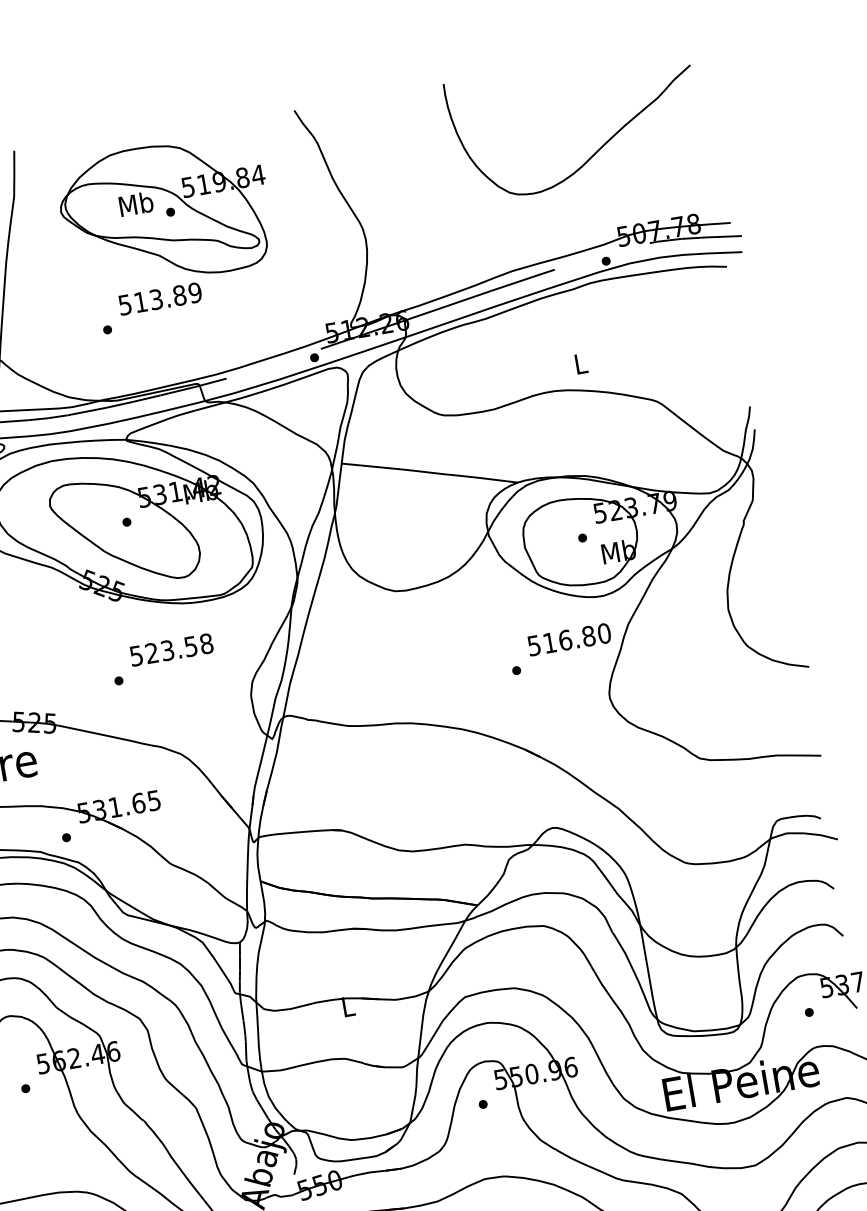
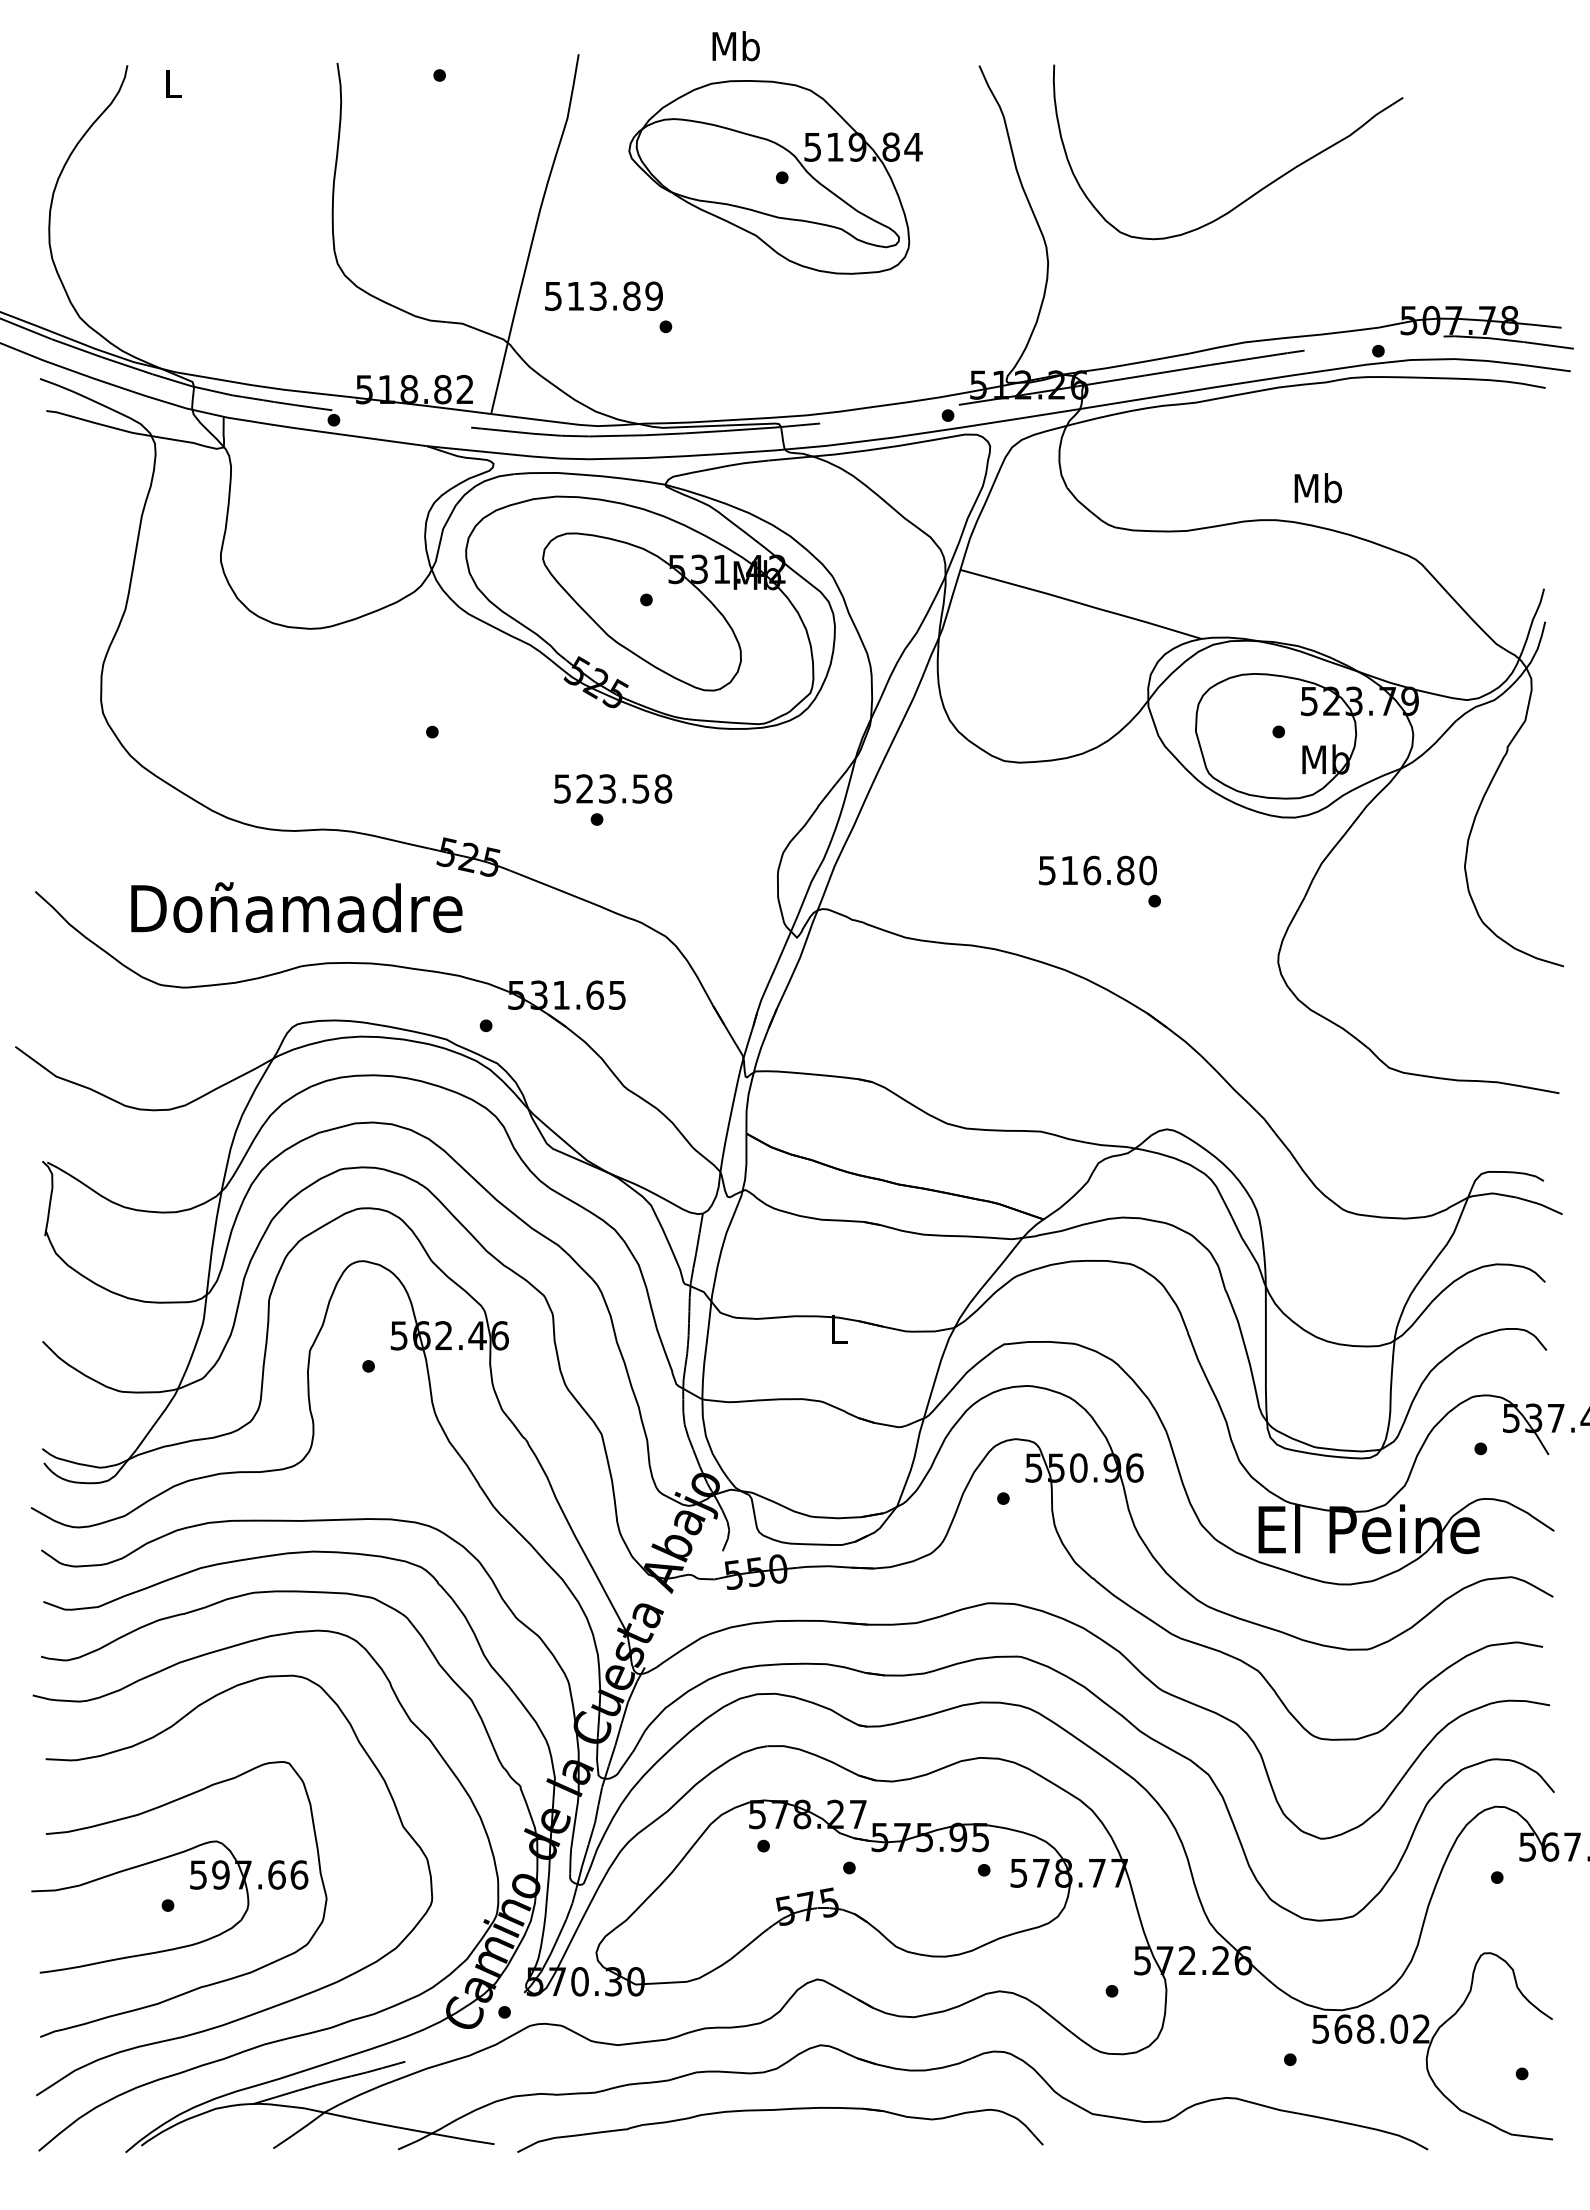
curve: (599, 148) -> (1255, 192), moved
text: (135, 204) -> (735, 46), moved
text: (159, 298) -> (603, 295), moved
text: (581, 363) -> (1318, 488), L -> Mb
text: (569, 639) -> (1097, 870), moved
text: (171, 649) -> (613, 788), moved

